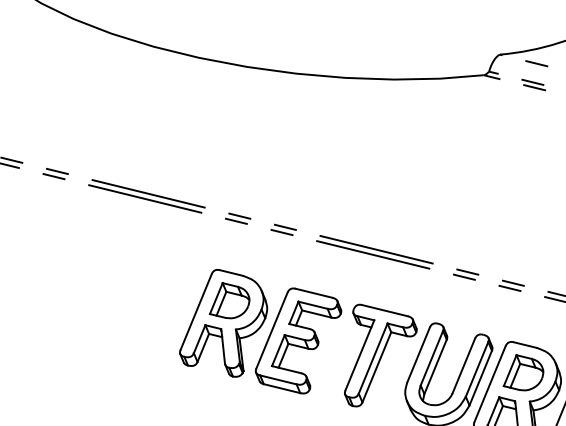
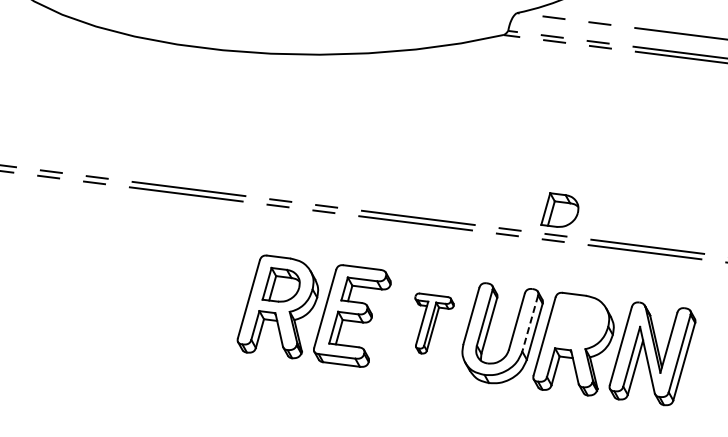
part: (380, 358) -> (434, 323), size x0.6
line: (477, 370) -> (530, 324), solid -> dashed
part: (524, 372) -> (559, 209), moved

